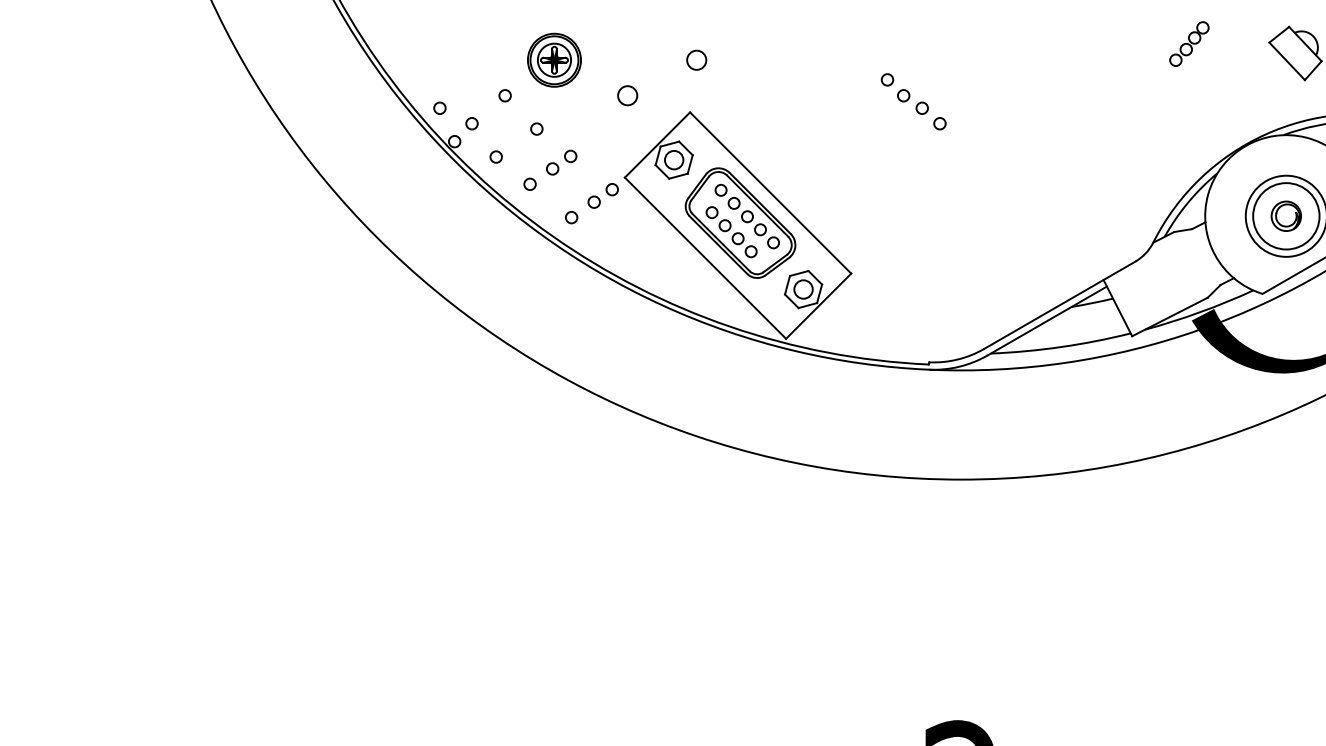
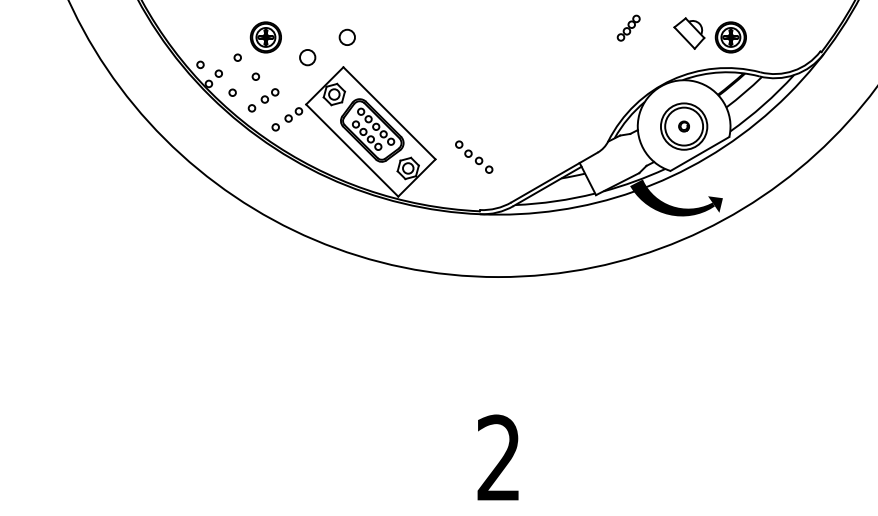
circle: (695, 60) -> (346, 37), size x1.4
circle: (627, 95) -> (307, 57), size x1.4
part: (914, 100) -> (474, 156), moved
part: (1285, 216) -> (683, 126), size x0.6

